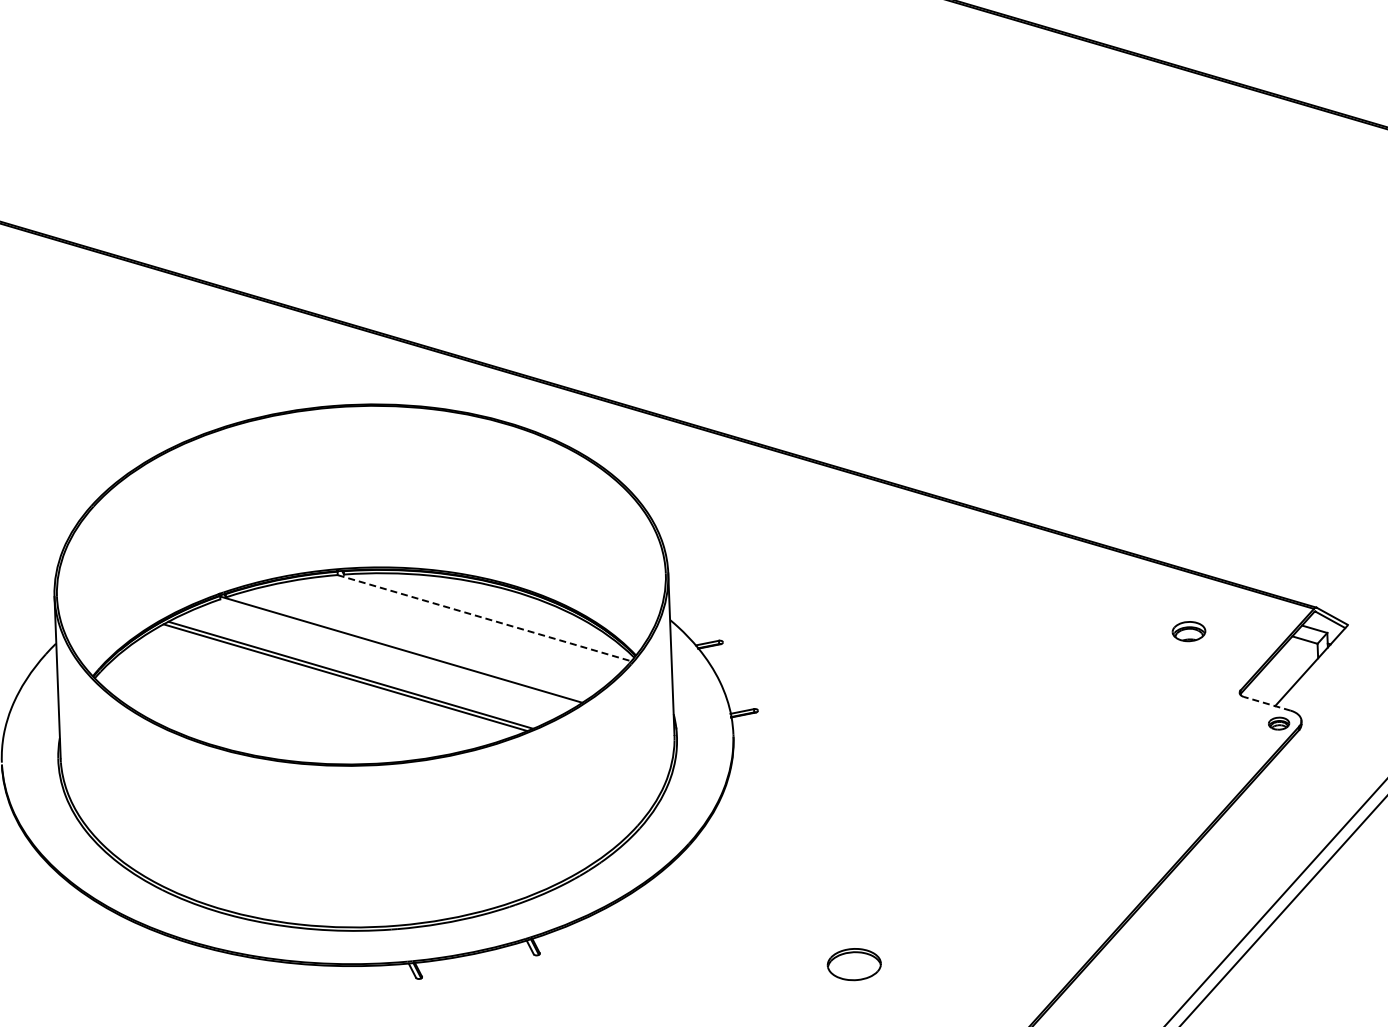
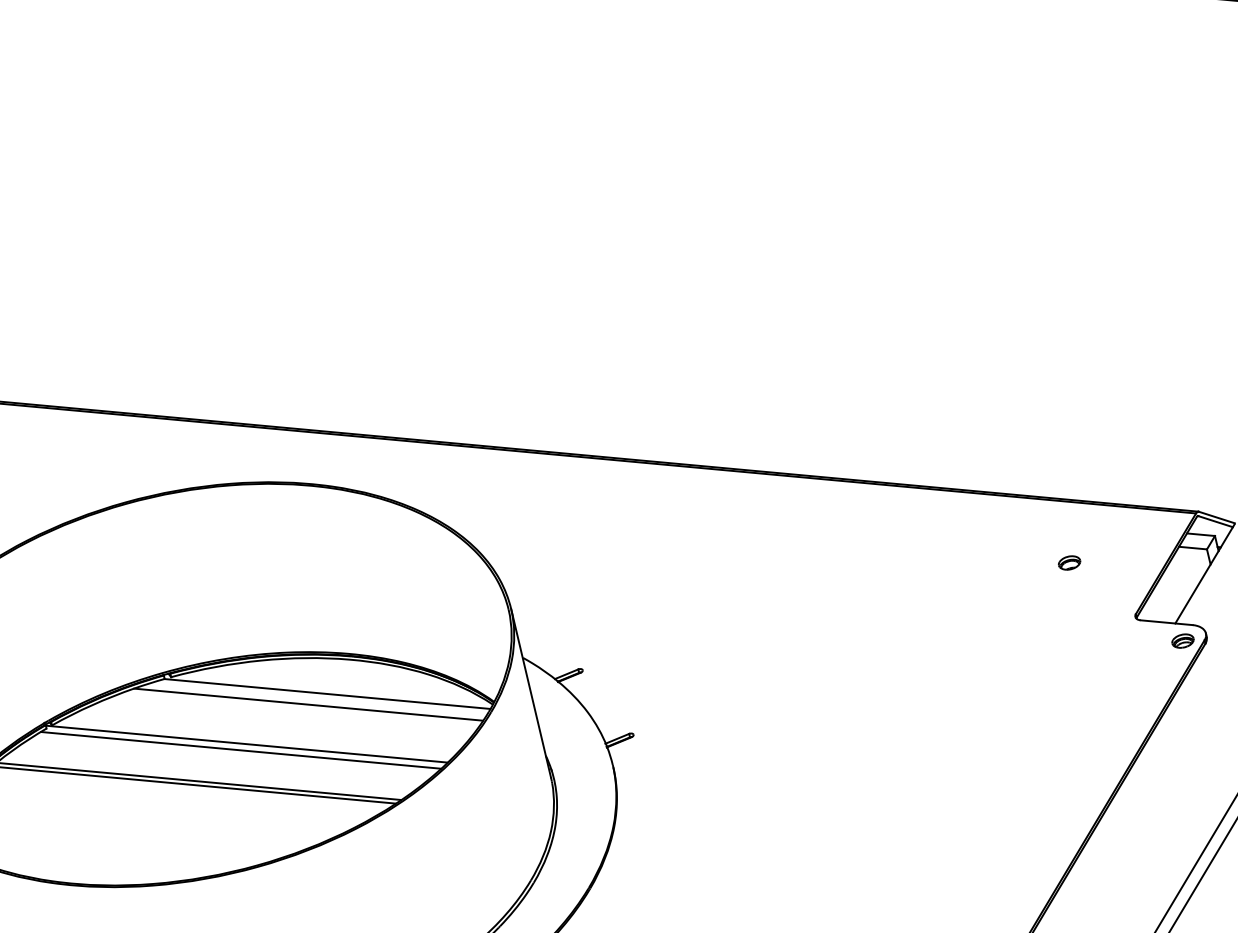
line: (484, 618) -> (327, 694), dashed -> solid
line: (465, 624) -> (308, 704), added
part: (1188, 631) -> (1069, 563), size x0.62
line: (394, 654) -> (240, 750), added
line: (1266, 703) -> (1165, 622), dashed -> solid

